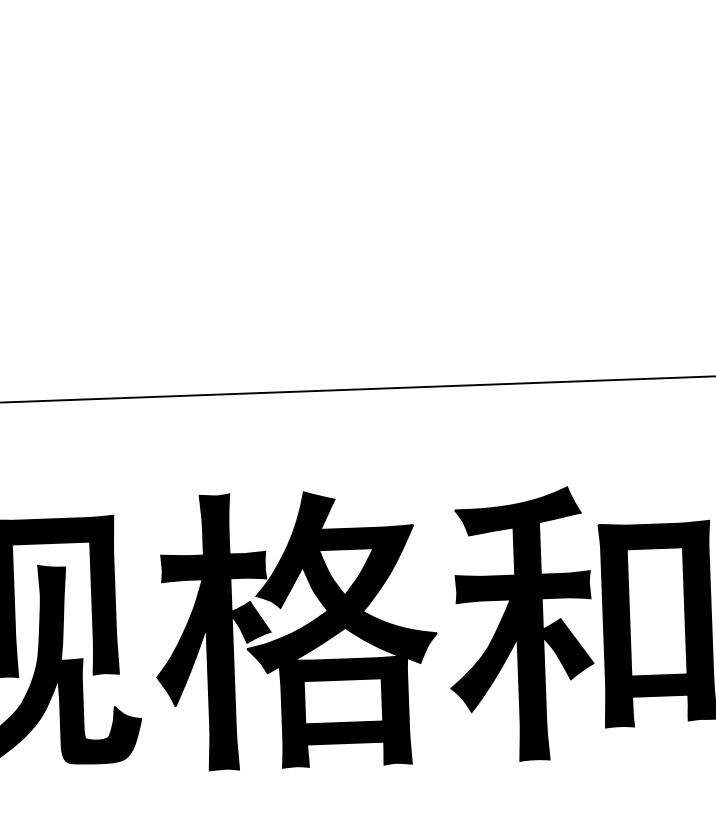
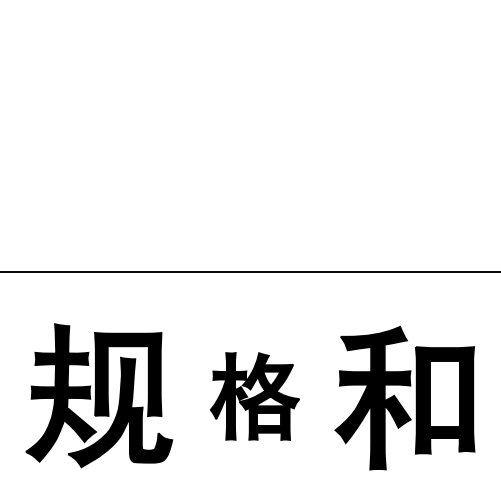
part: (294, 630) -> (254, 396), size x0.6

